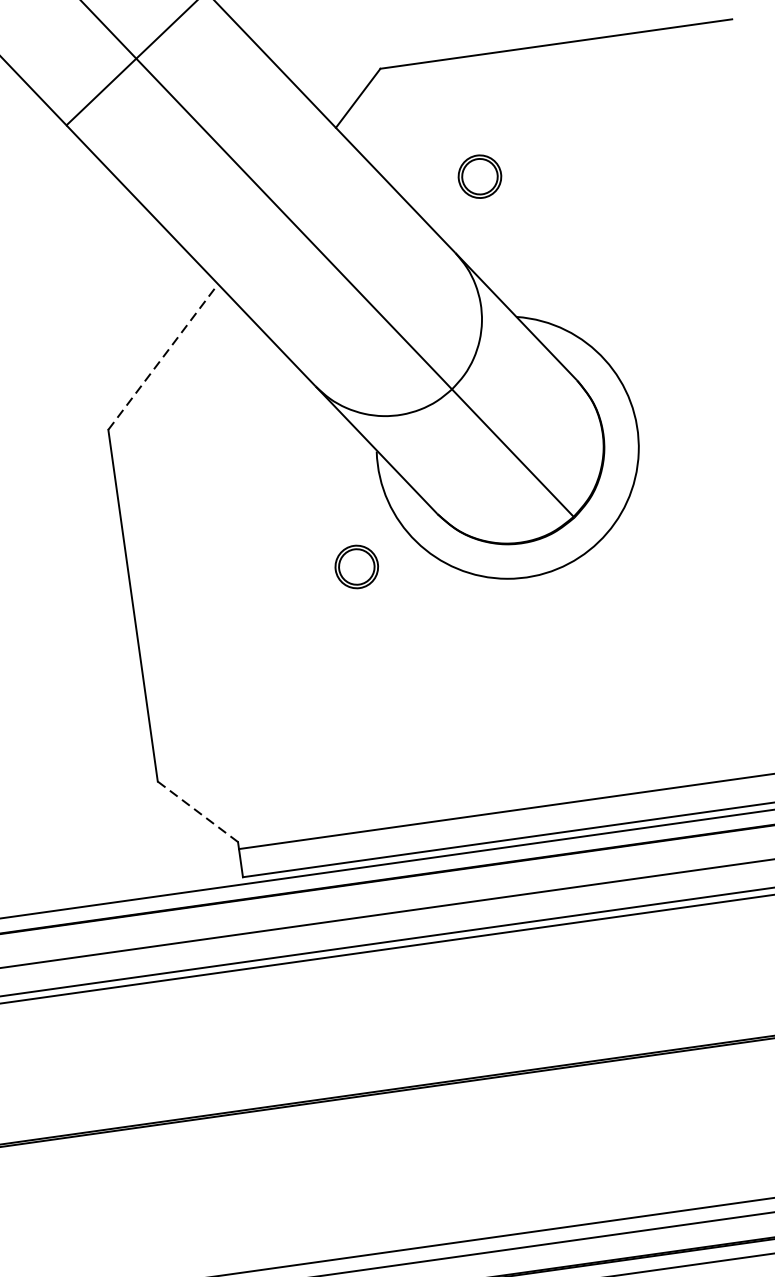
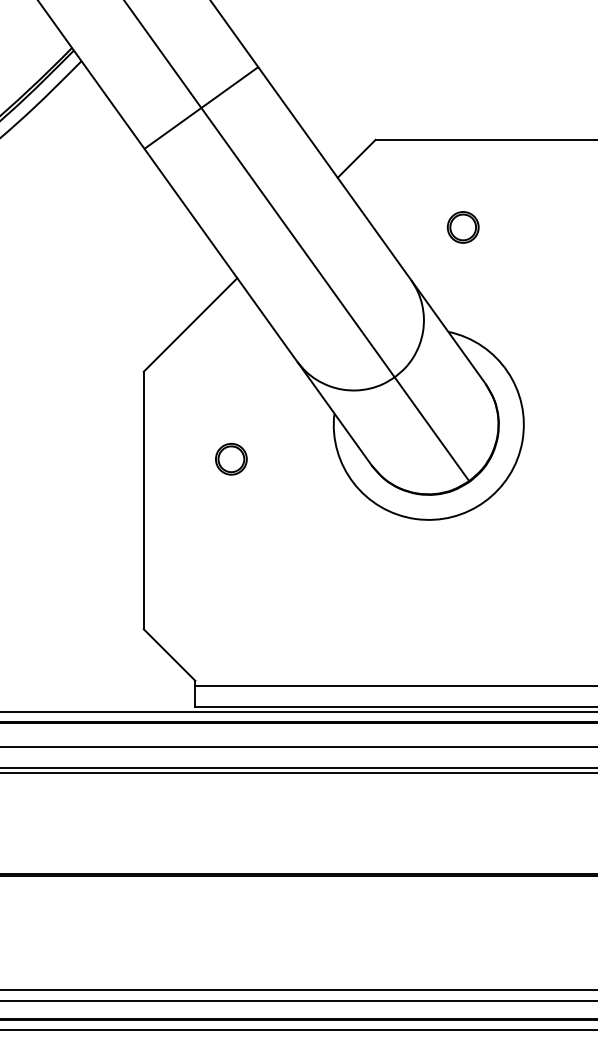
part: (478, 176) -> (462, 227), moved
line: (163, 356) -> (190, 324), dashed -> solid
part: (356, 565) -> (231, 458), moved
line: (197, 812) -> (169, 655), dashed -> solid

